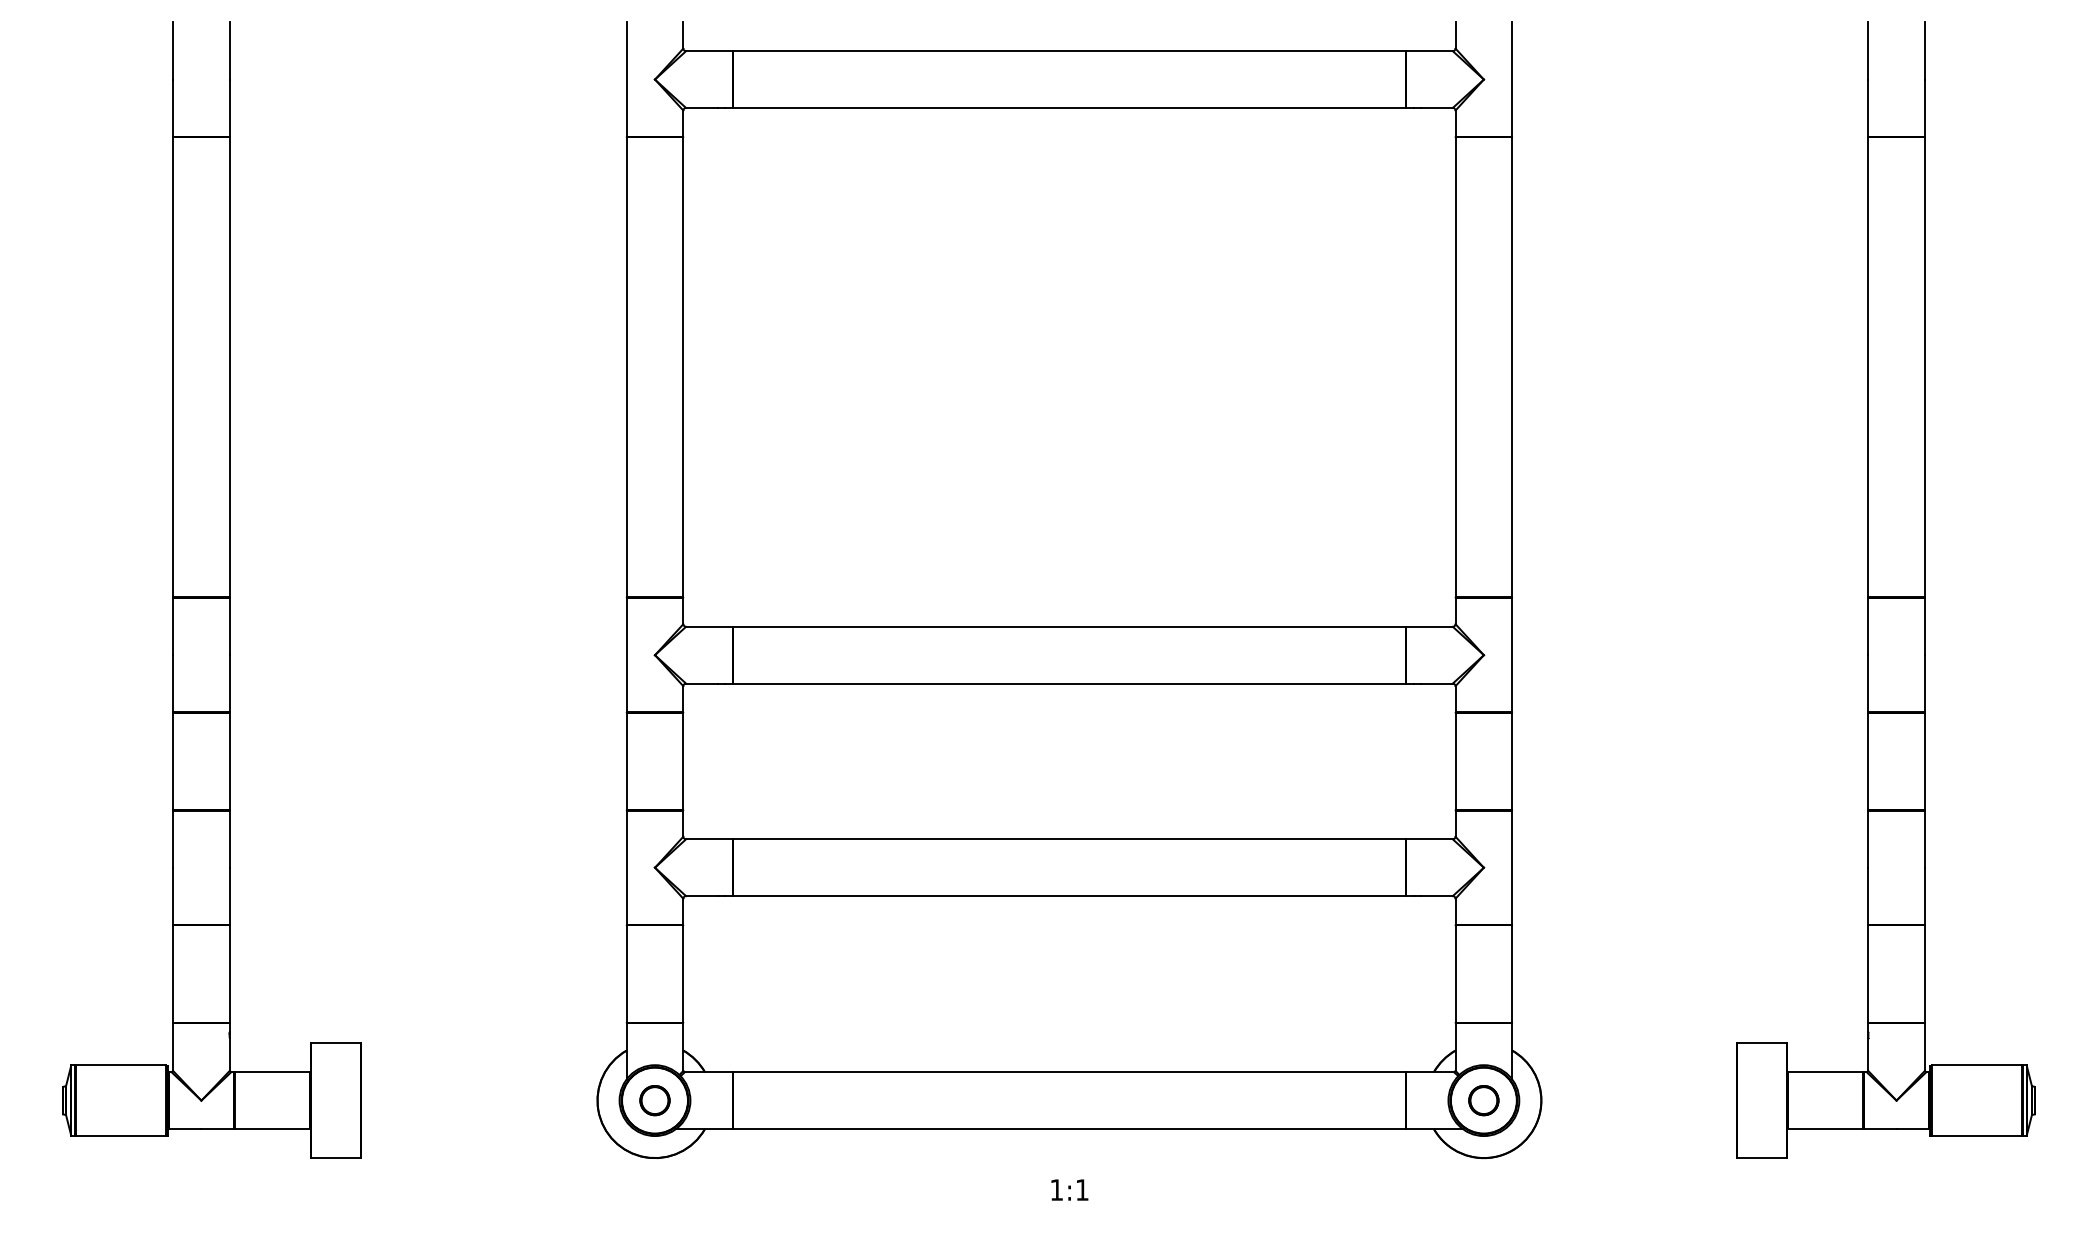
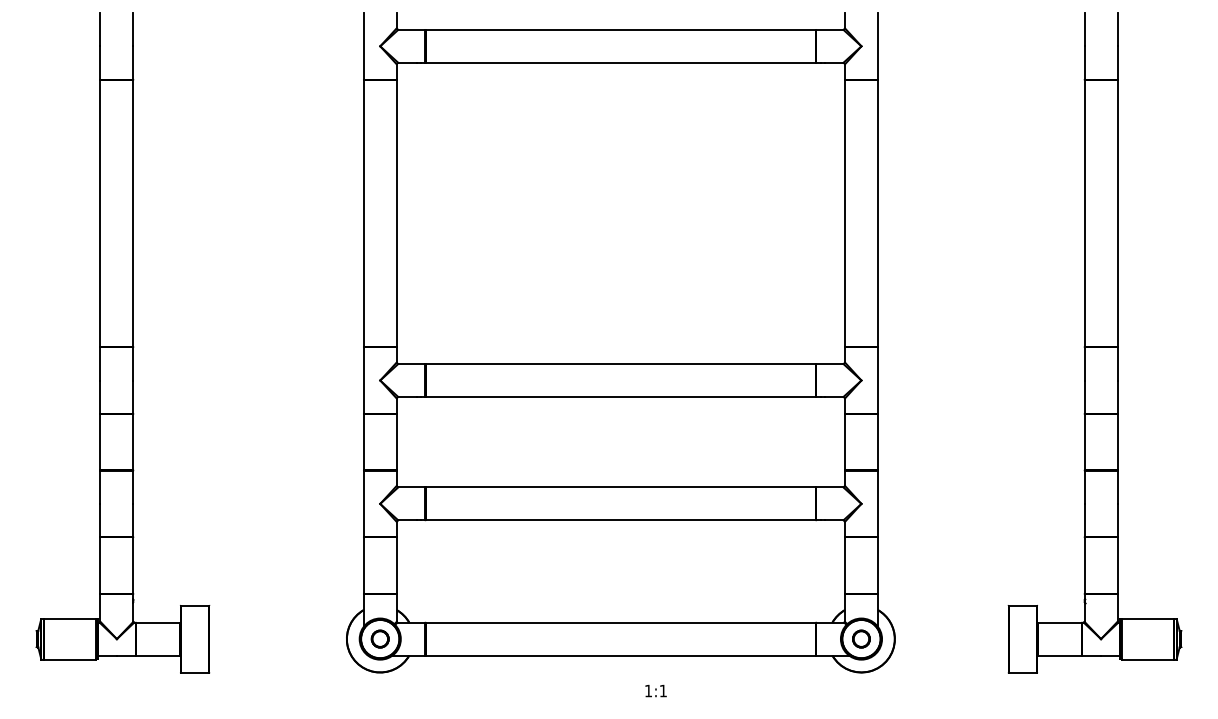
text: (1068, 1189) -> (655, 690), moved

